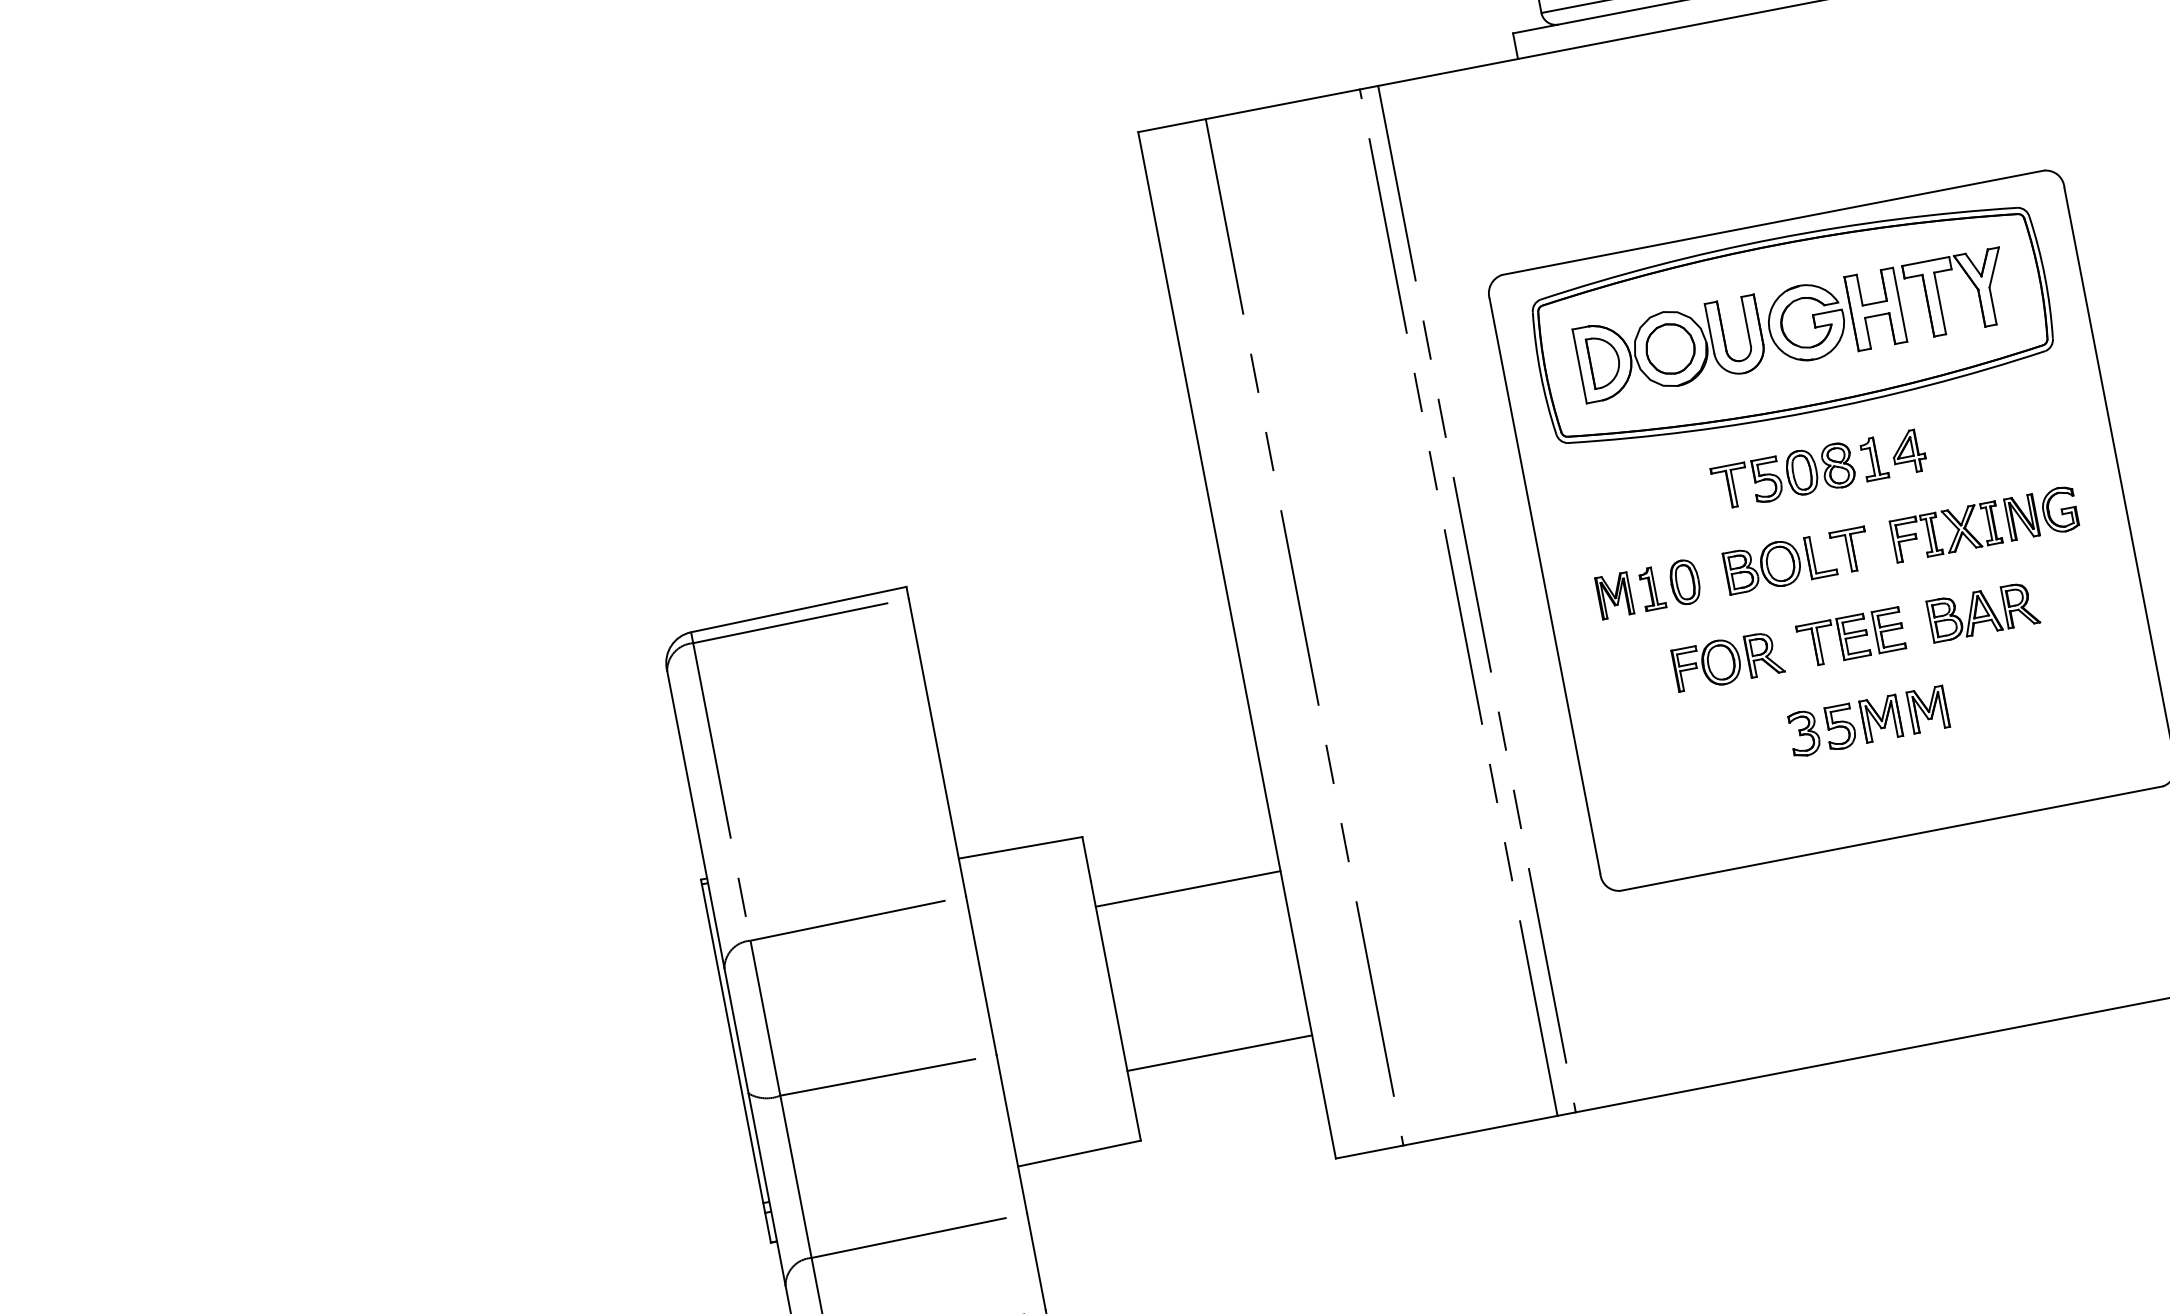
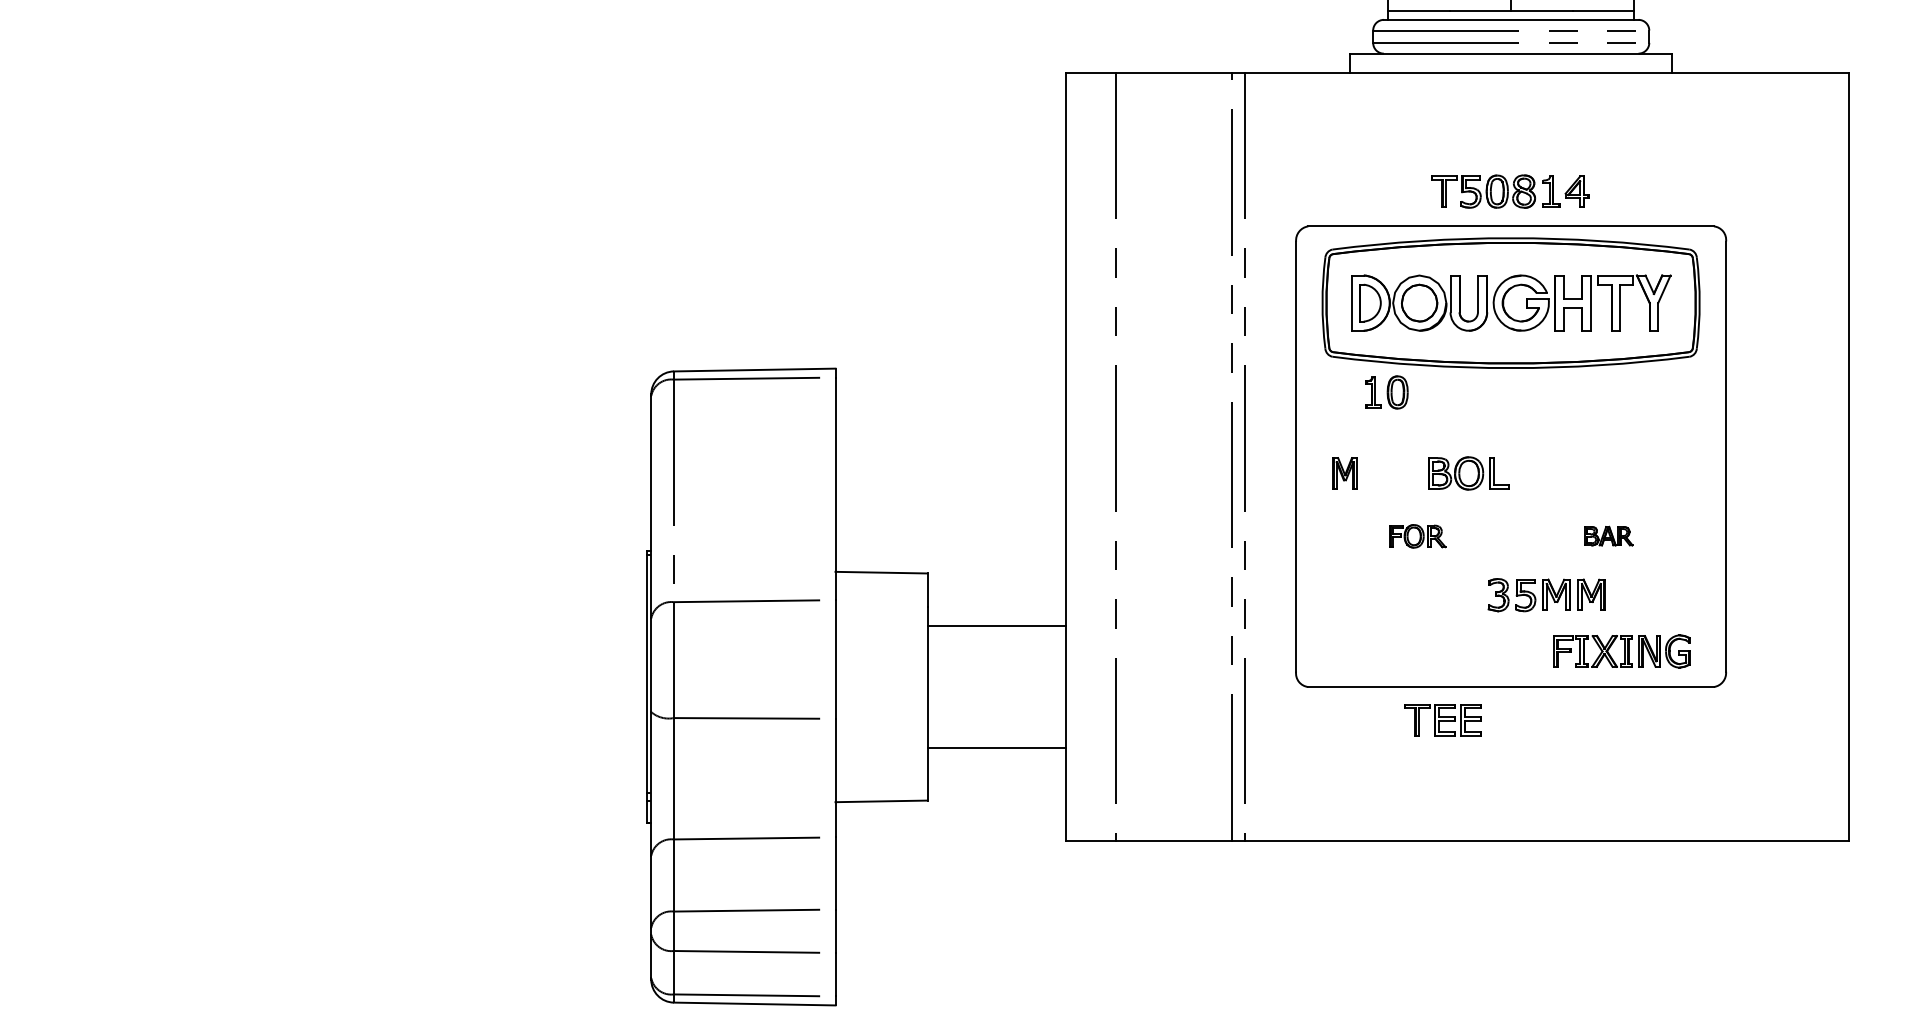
part: (1819, 469) -> (1510, 191), moved
part: (1984, 524) -> (1621, 651), moved
part: (1850, 550) -> (1521, 473), removed
part: (1670, 585) -> (1386, 392), moved
part: (1982, 610) -> (1608, 535), size x0.6
part: (1850, 637) -> (1442, 720), moved
part: (1727, 661) -> (1417, 536), size x0.7
part: (1868, 721) -> (1546, 595), moved

